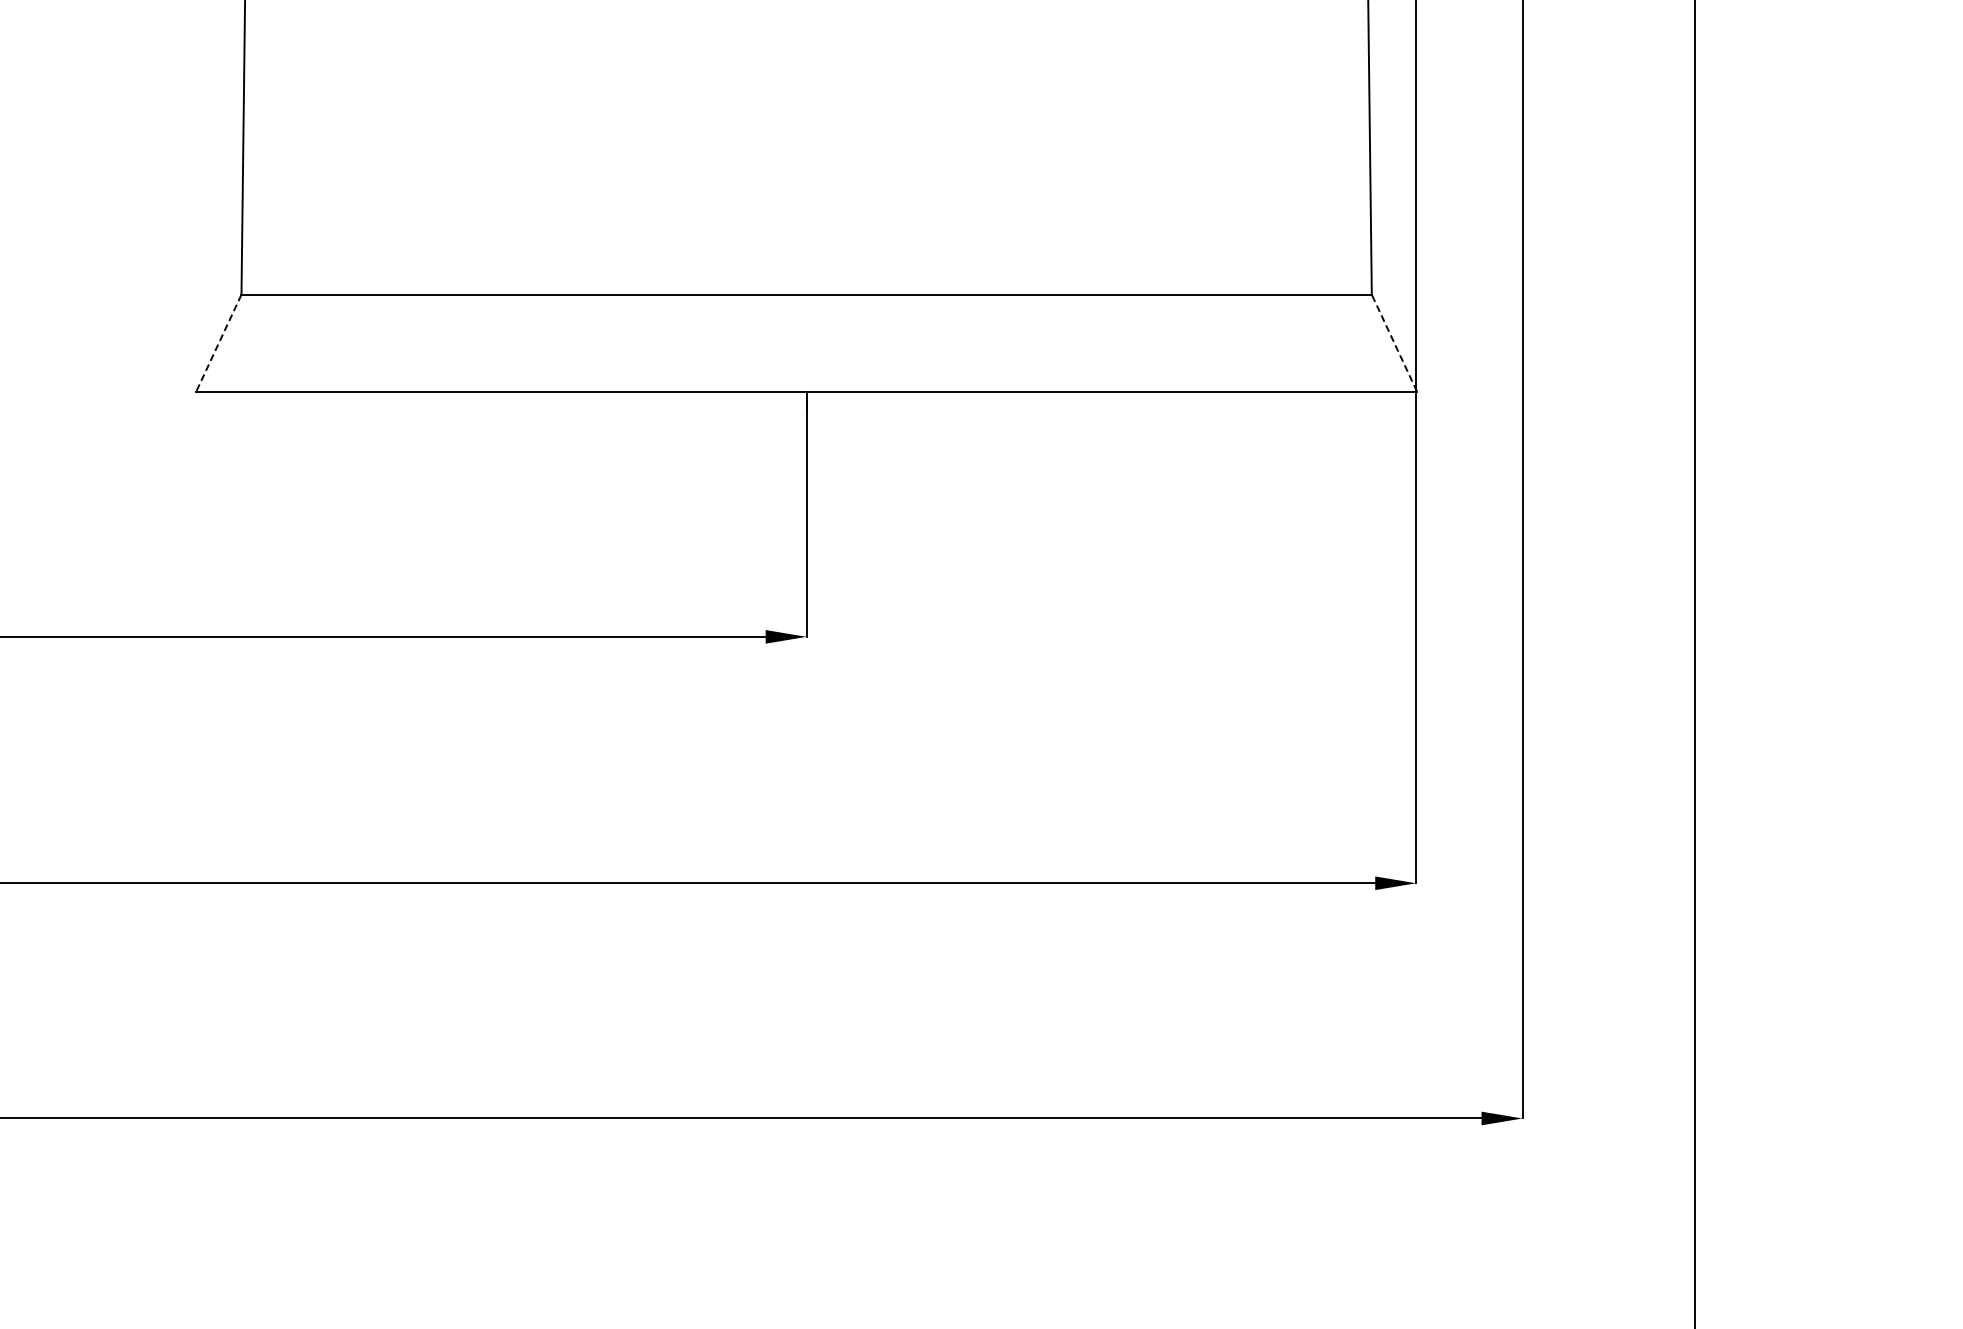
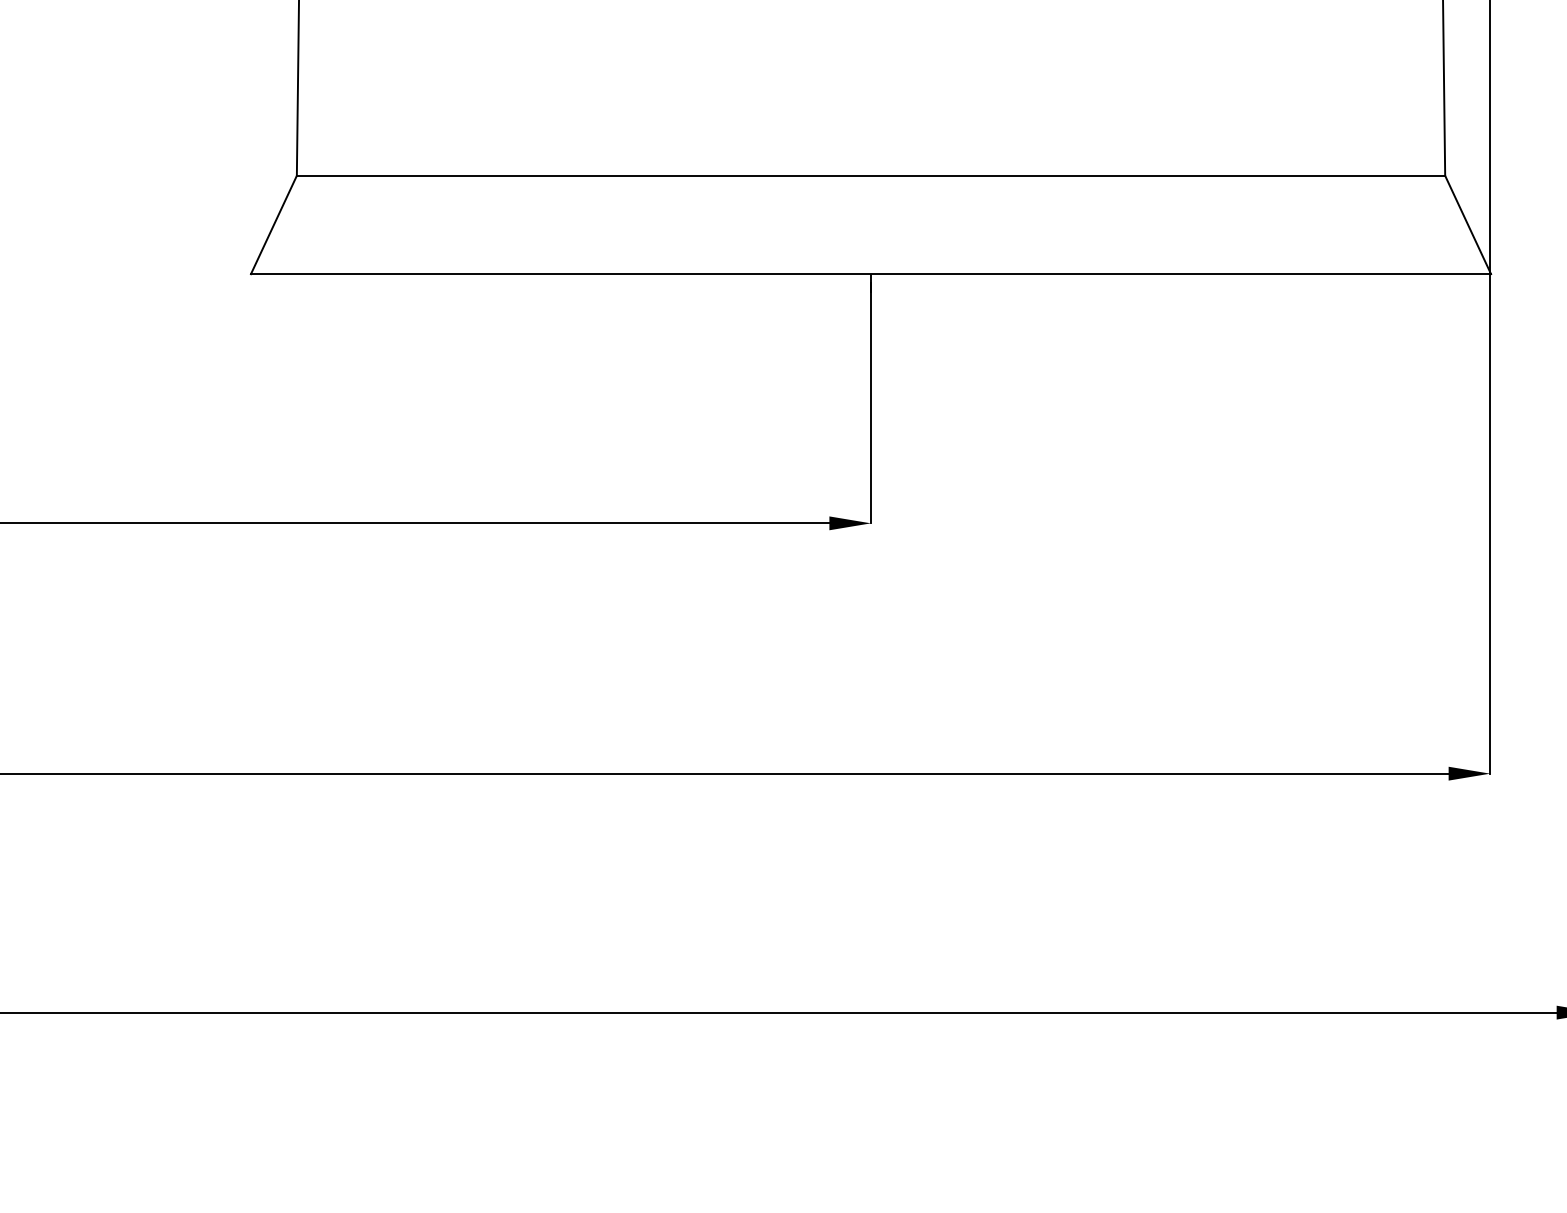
line: (1394, 342) -> (1468, 224), dashed -> solid
line: (218, 343) -> (273, 225), dashed -> solid

